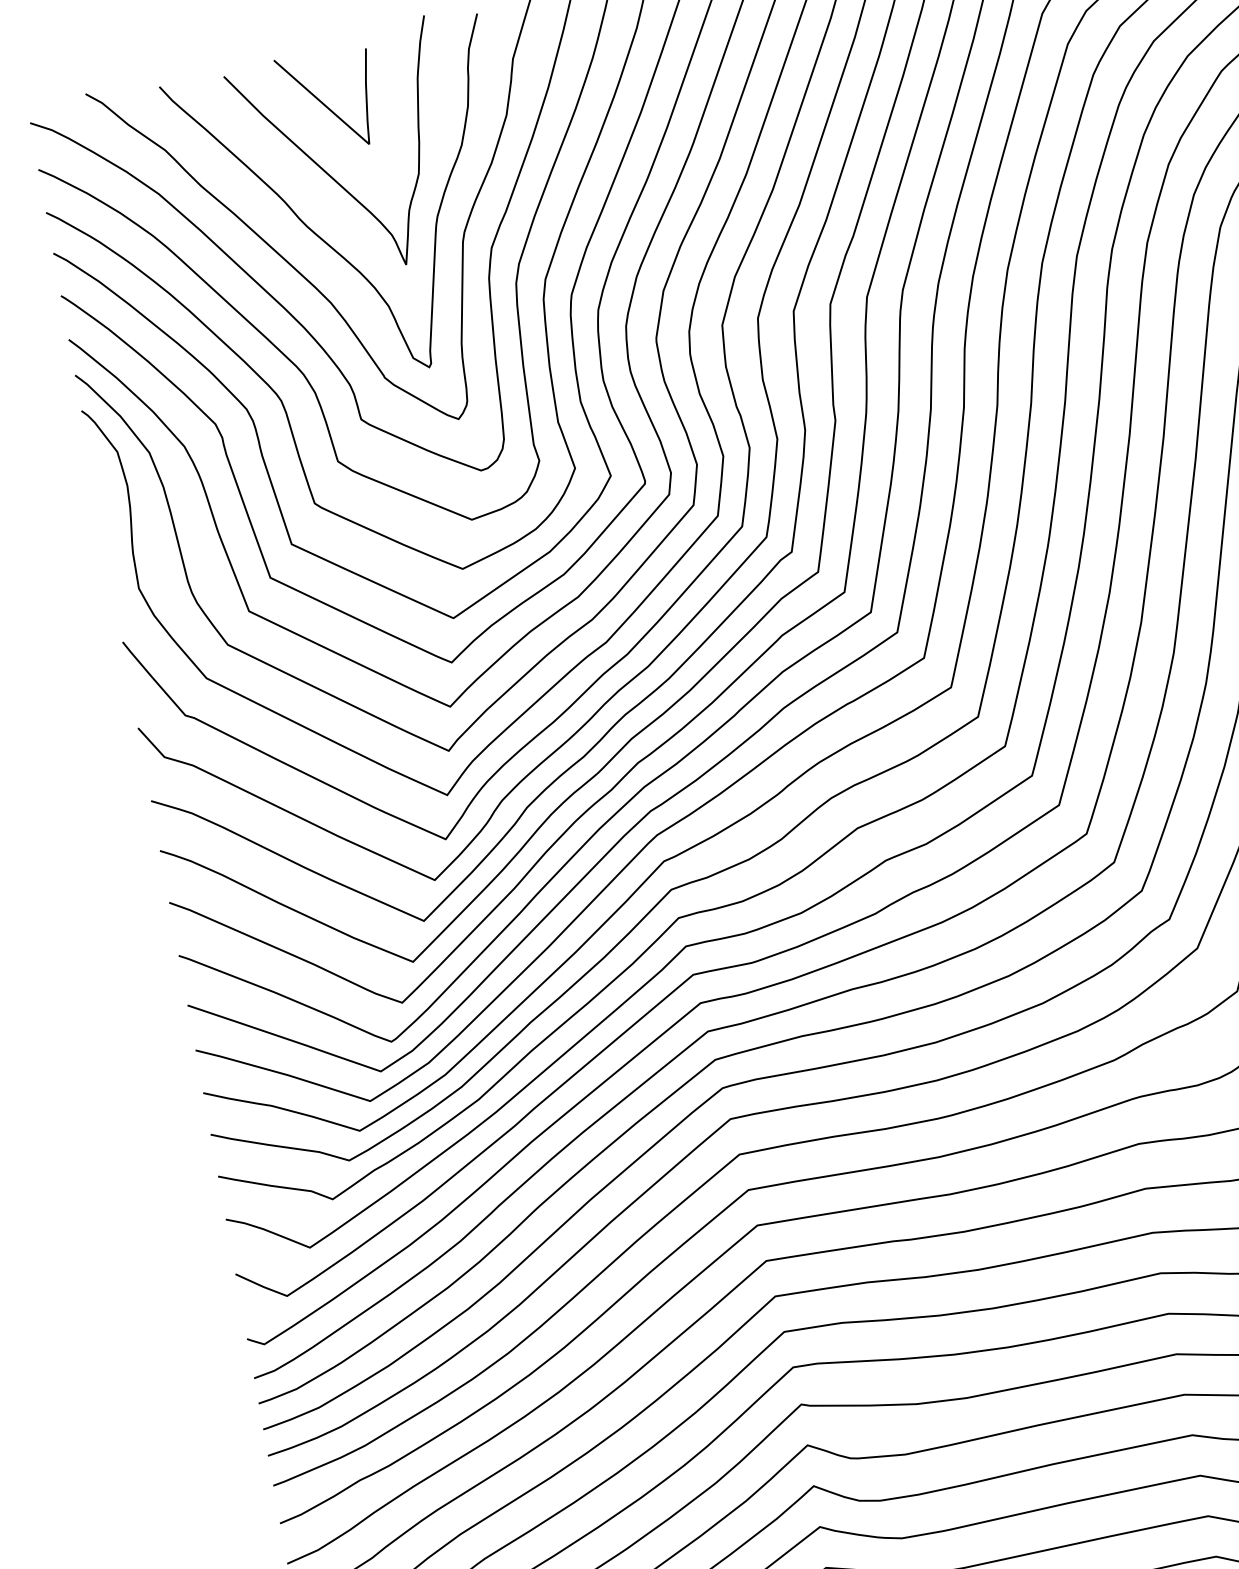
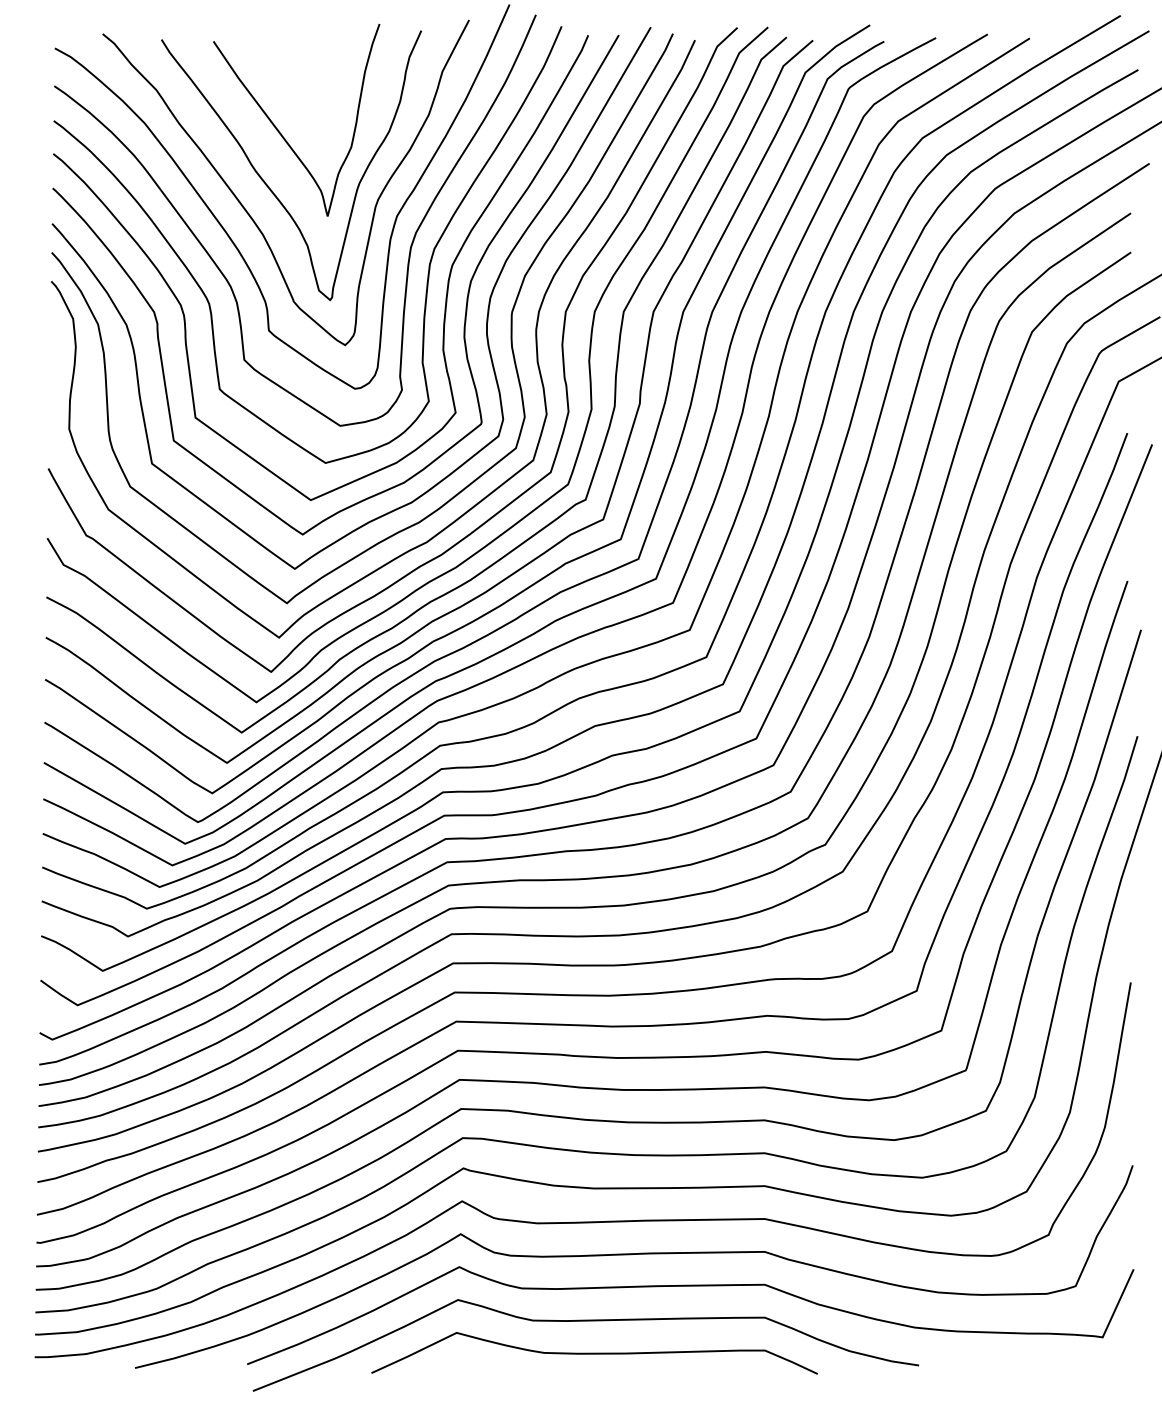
curve: (324, 103) -> (288, 77), removed

